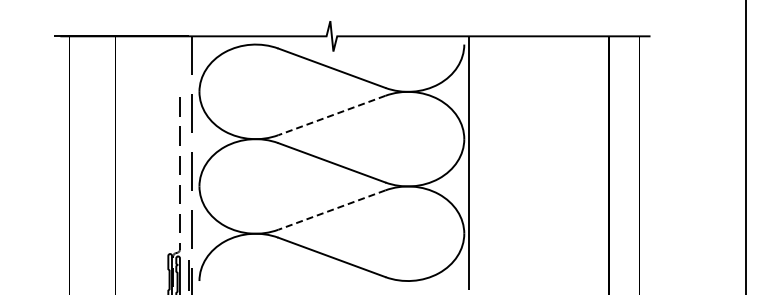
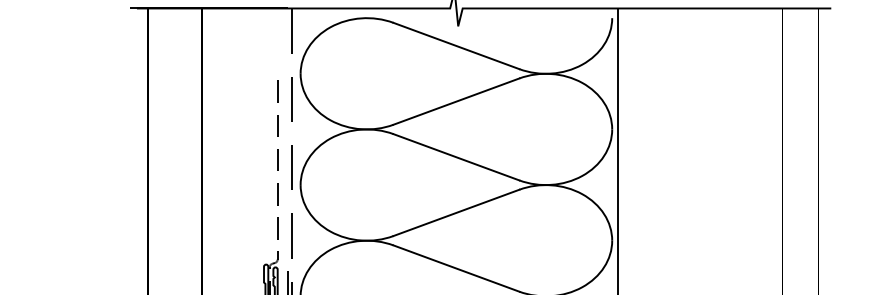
line: (331, 115) -> (455, 101), dashed -> solid
line: (331, 210) -> (455, 213), dashed -> solid

